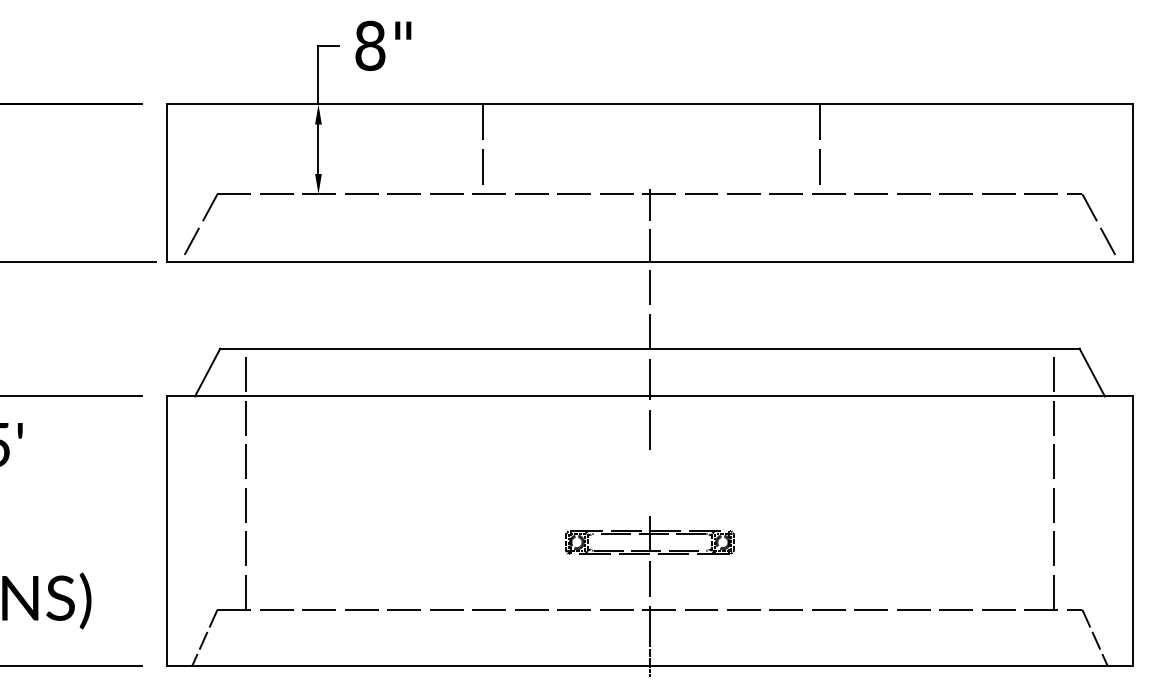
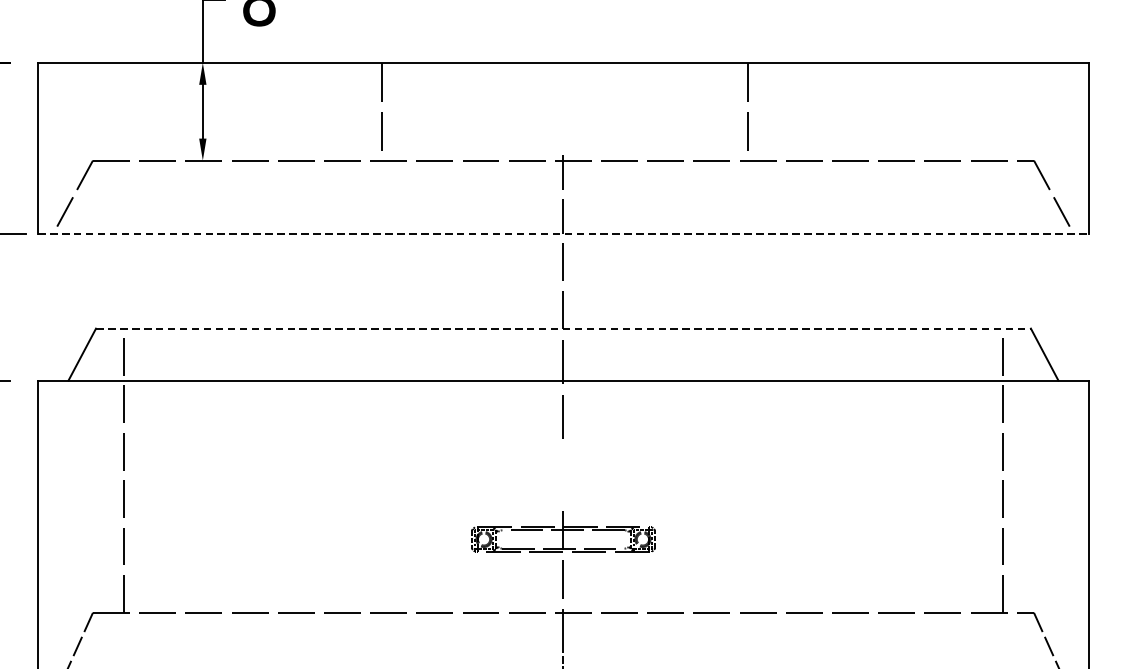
line: (650, 261) -> (564, 233), solid -> dashed
line: (649, 348) -> (562, 328), solid -> dashed

